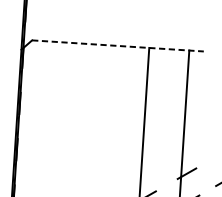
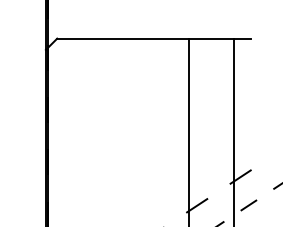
line: (117, 45) -> (153, 38), dashed -> solid

